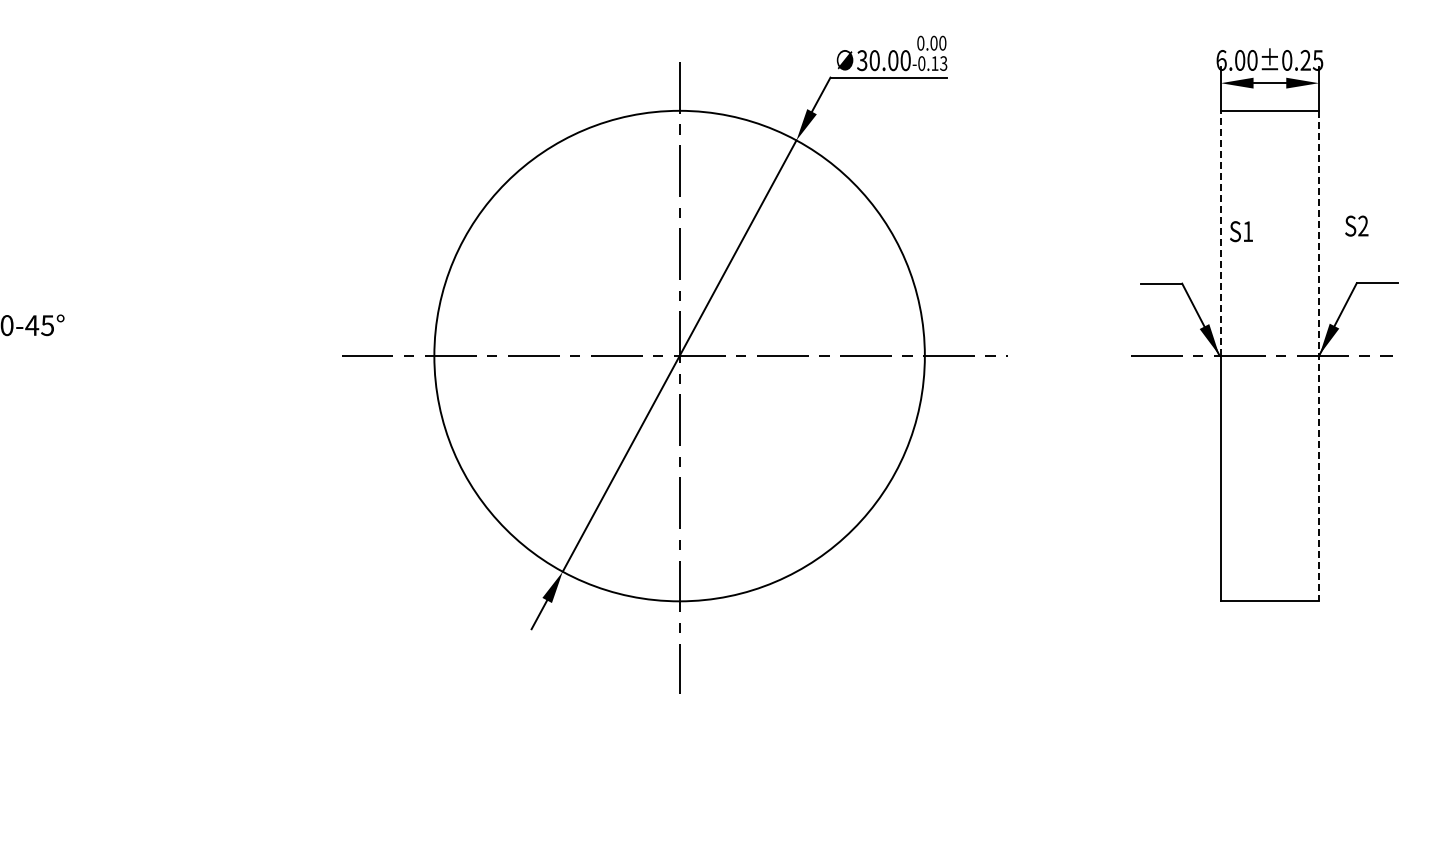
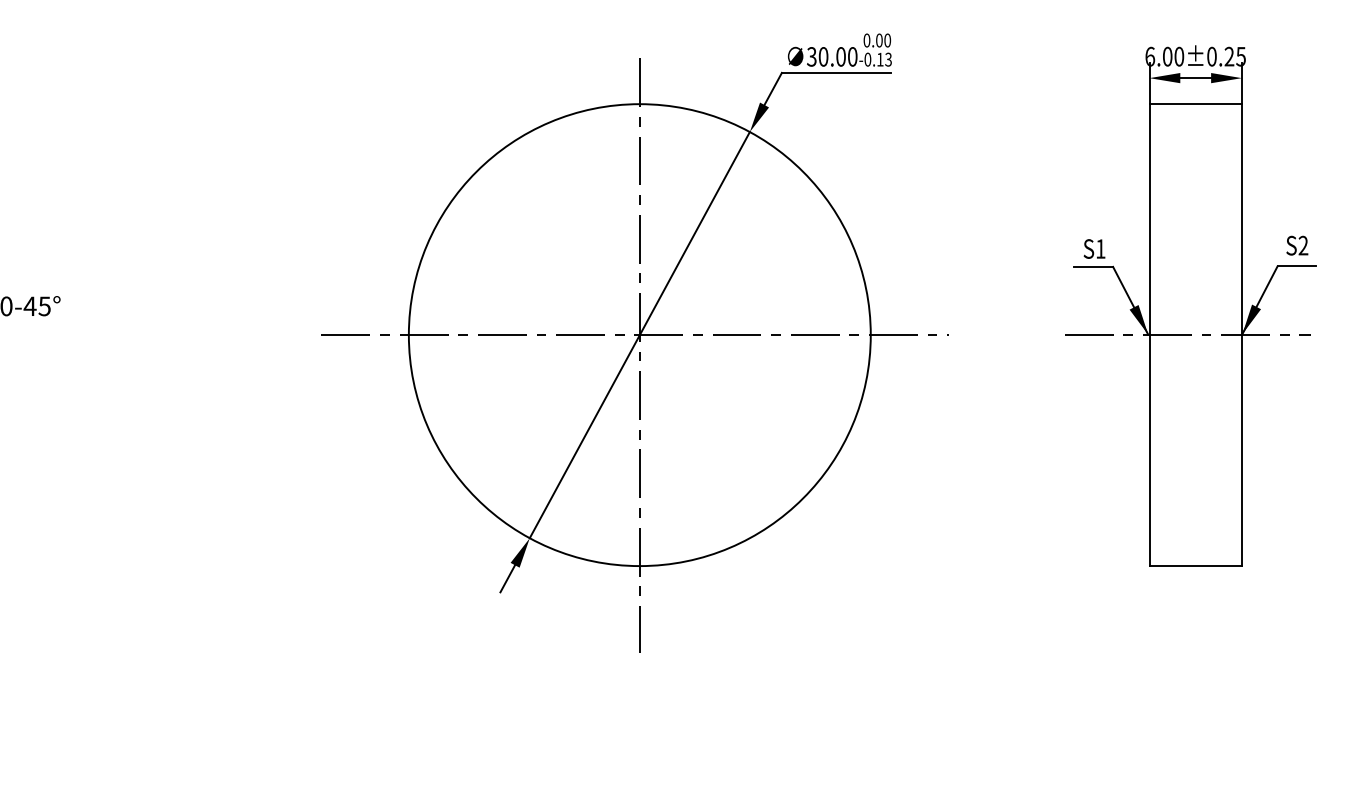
text: (1356, 225) -> (1297, 245), moved
text: (1241, 231) -> (1094, 248), moved
line: (1220, 233) -> (1149, 219), dashed -> solid
line: (1318, 356) -> (1241, 335), dashed -> solid

